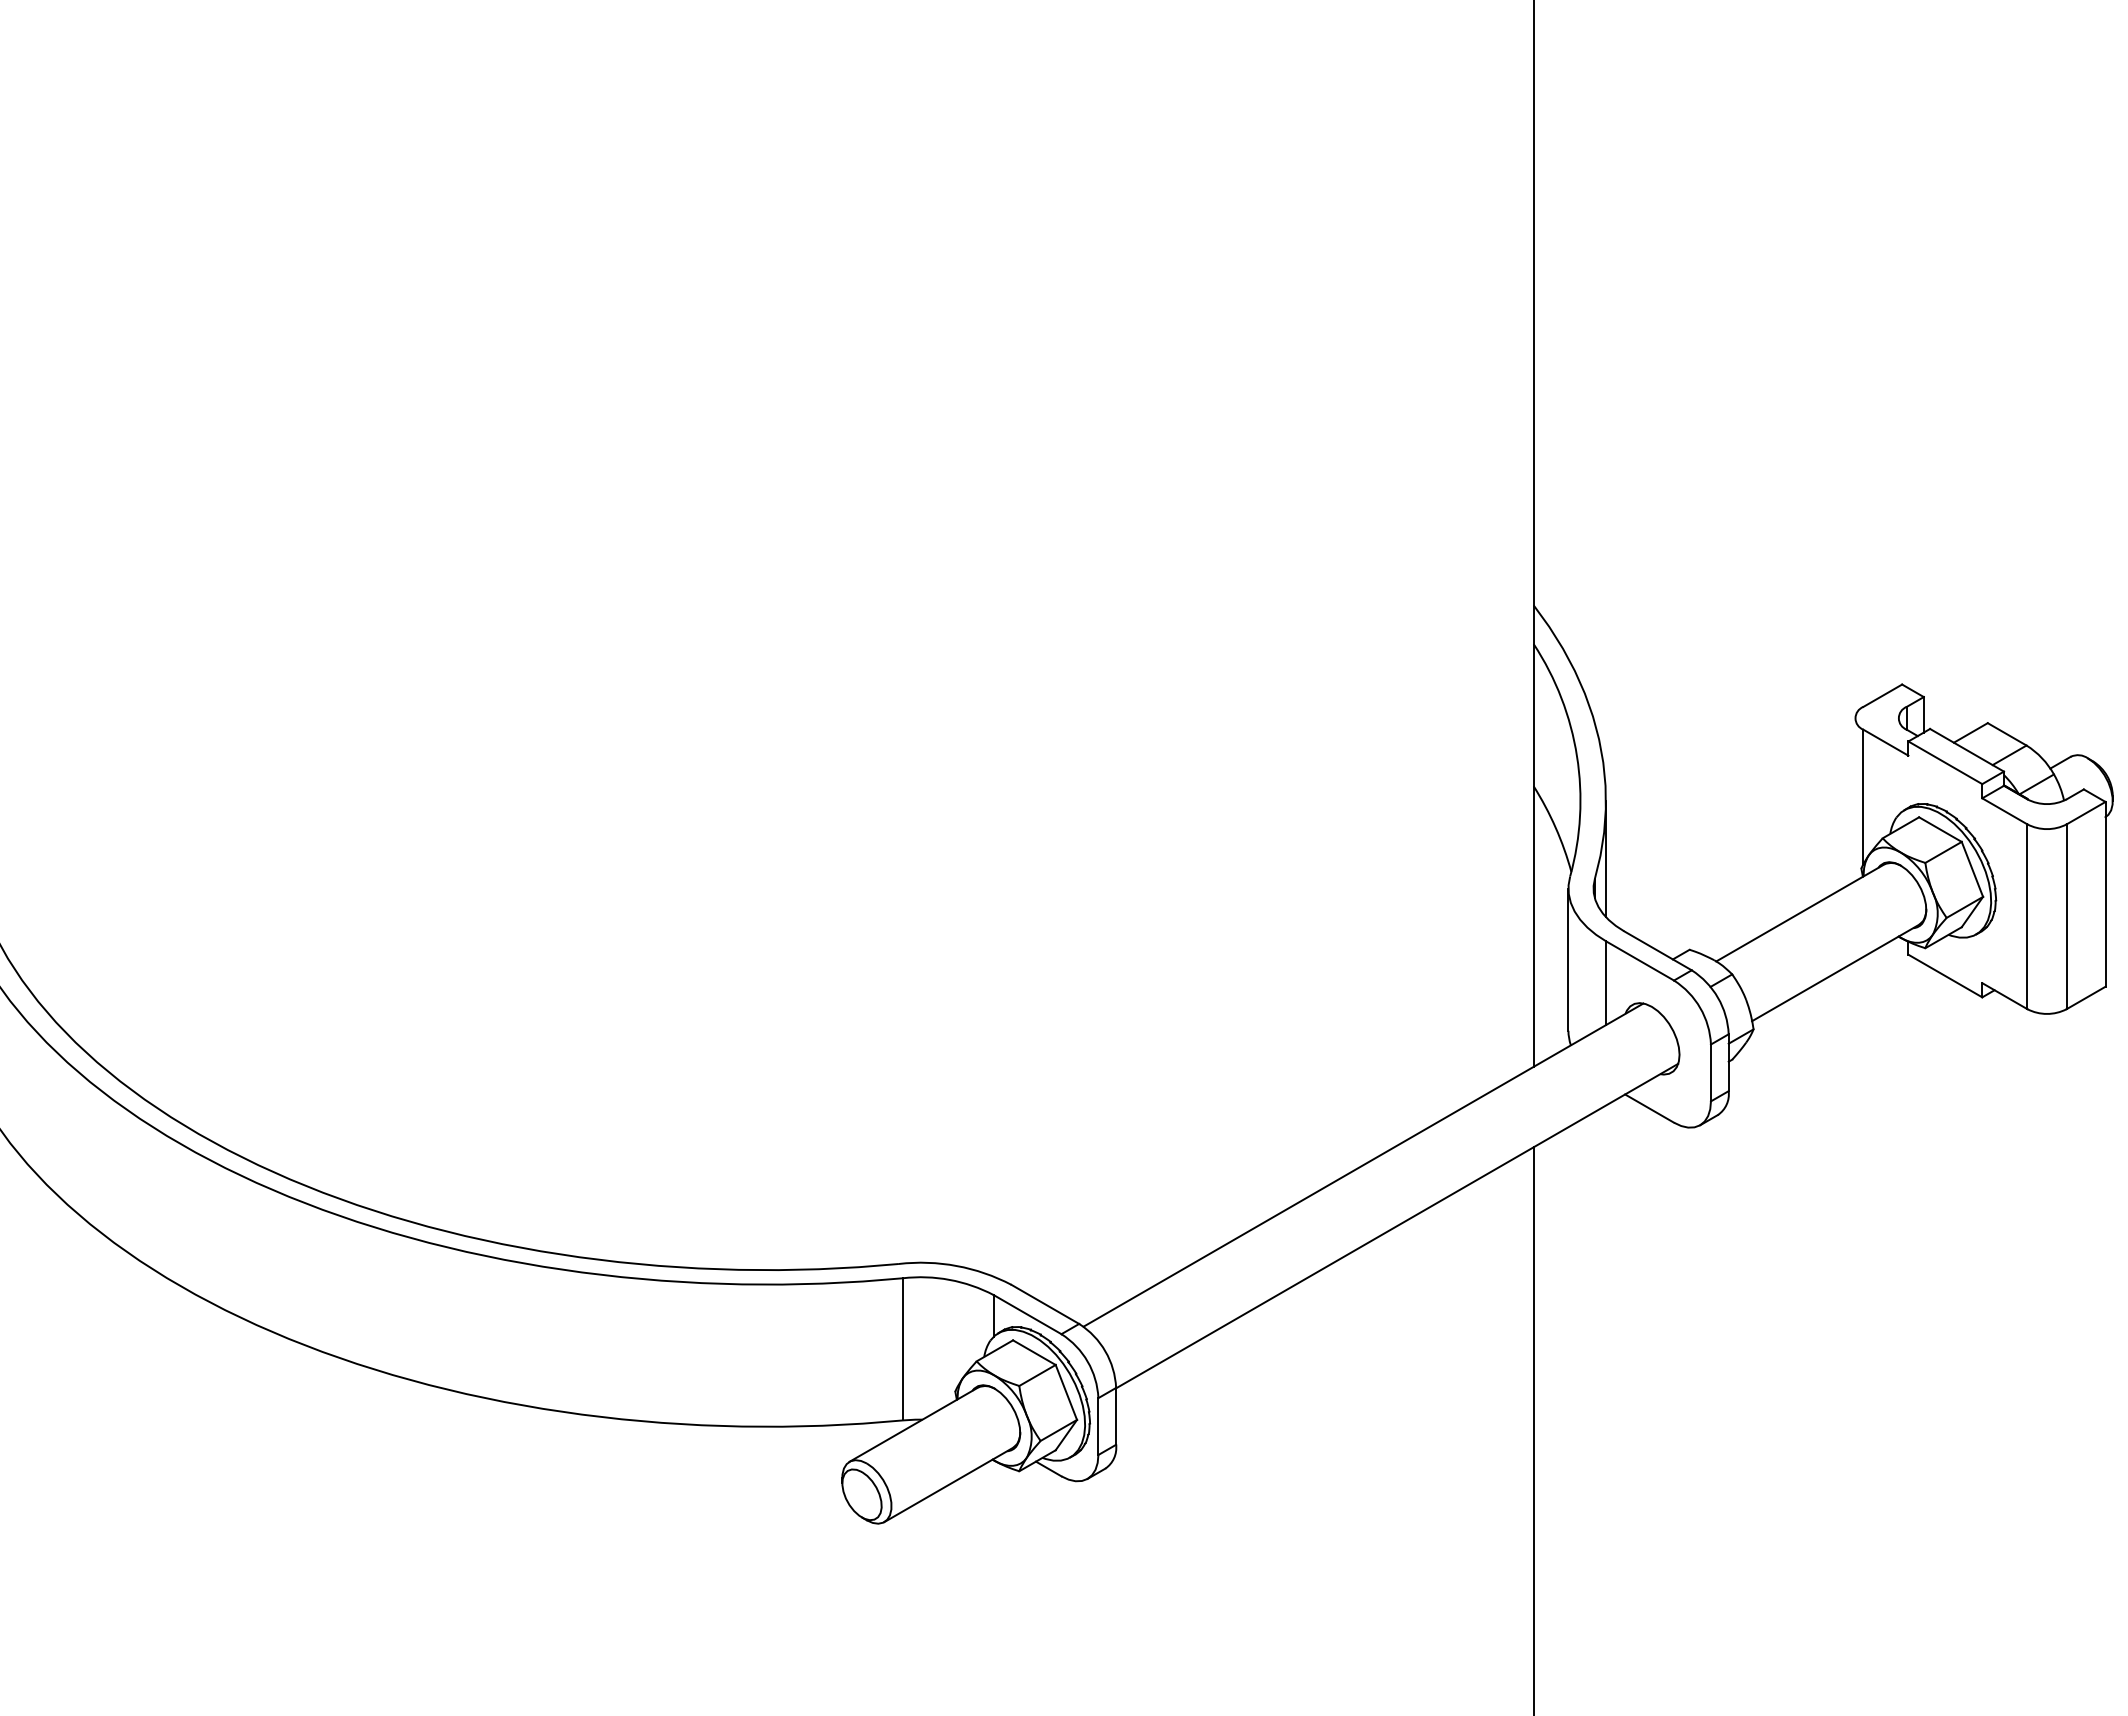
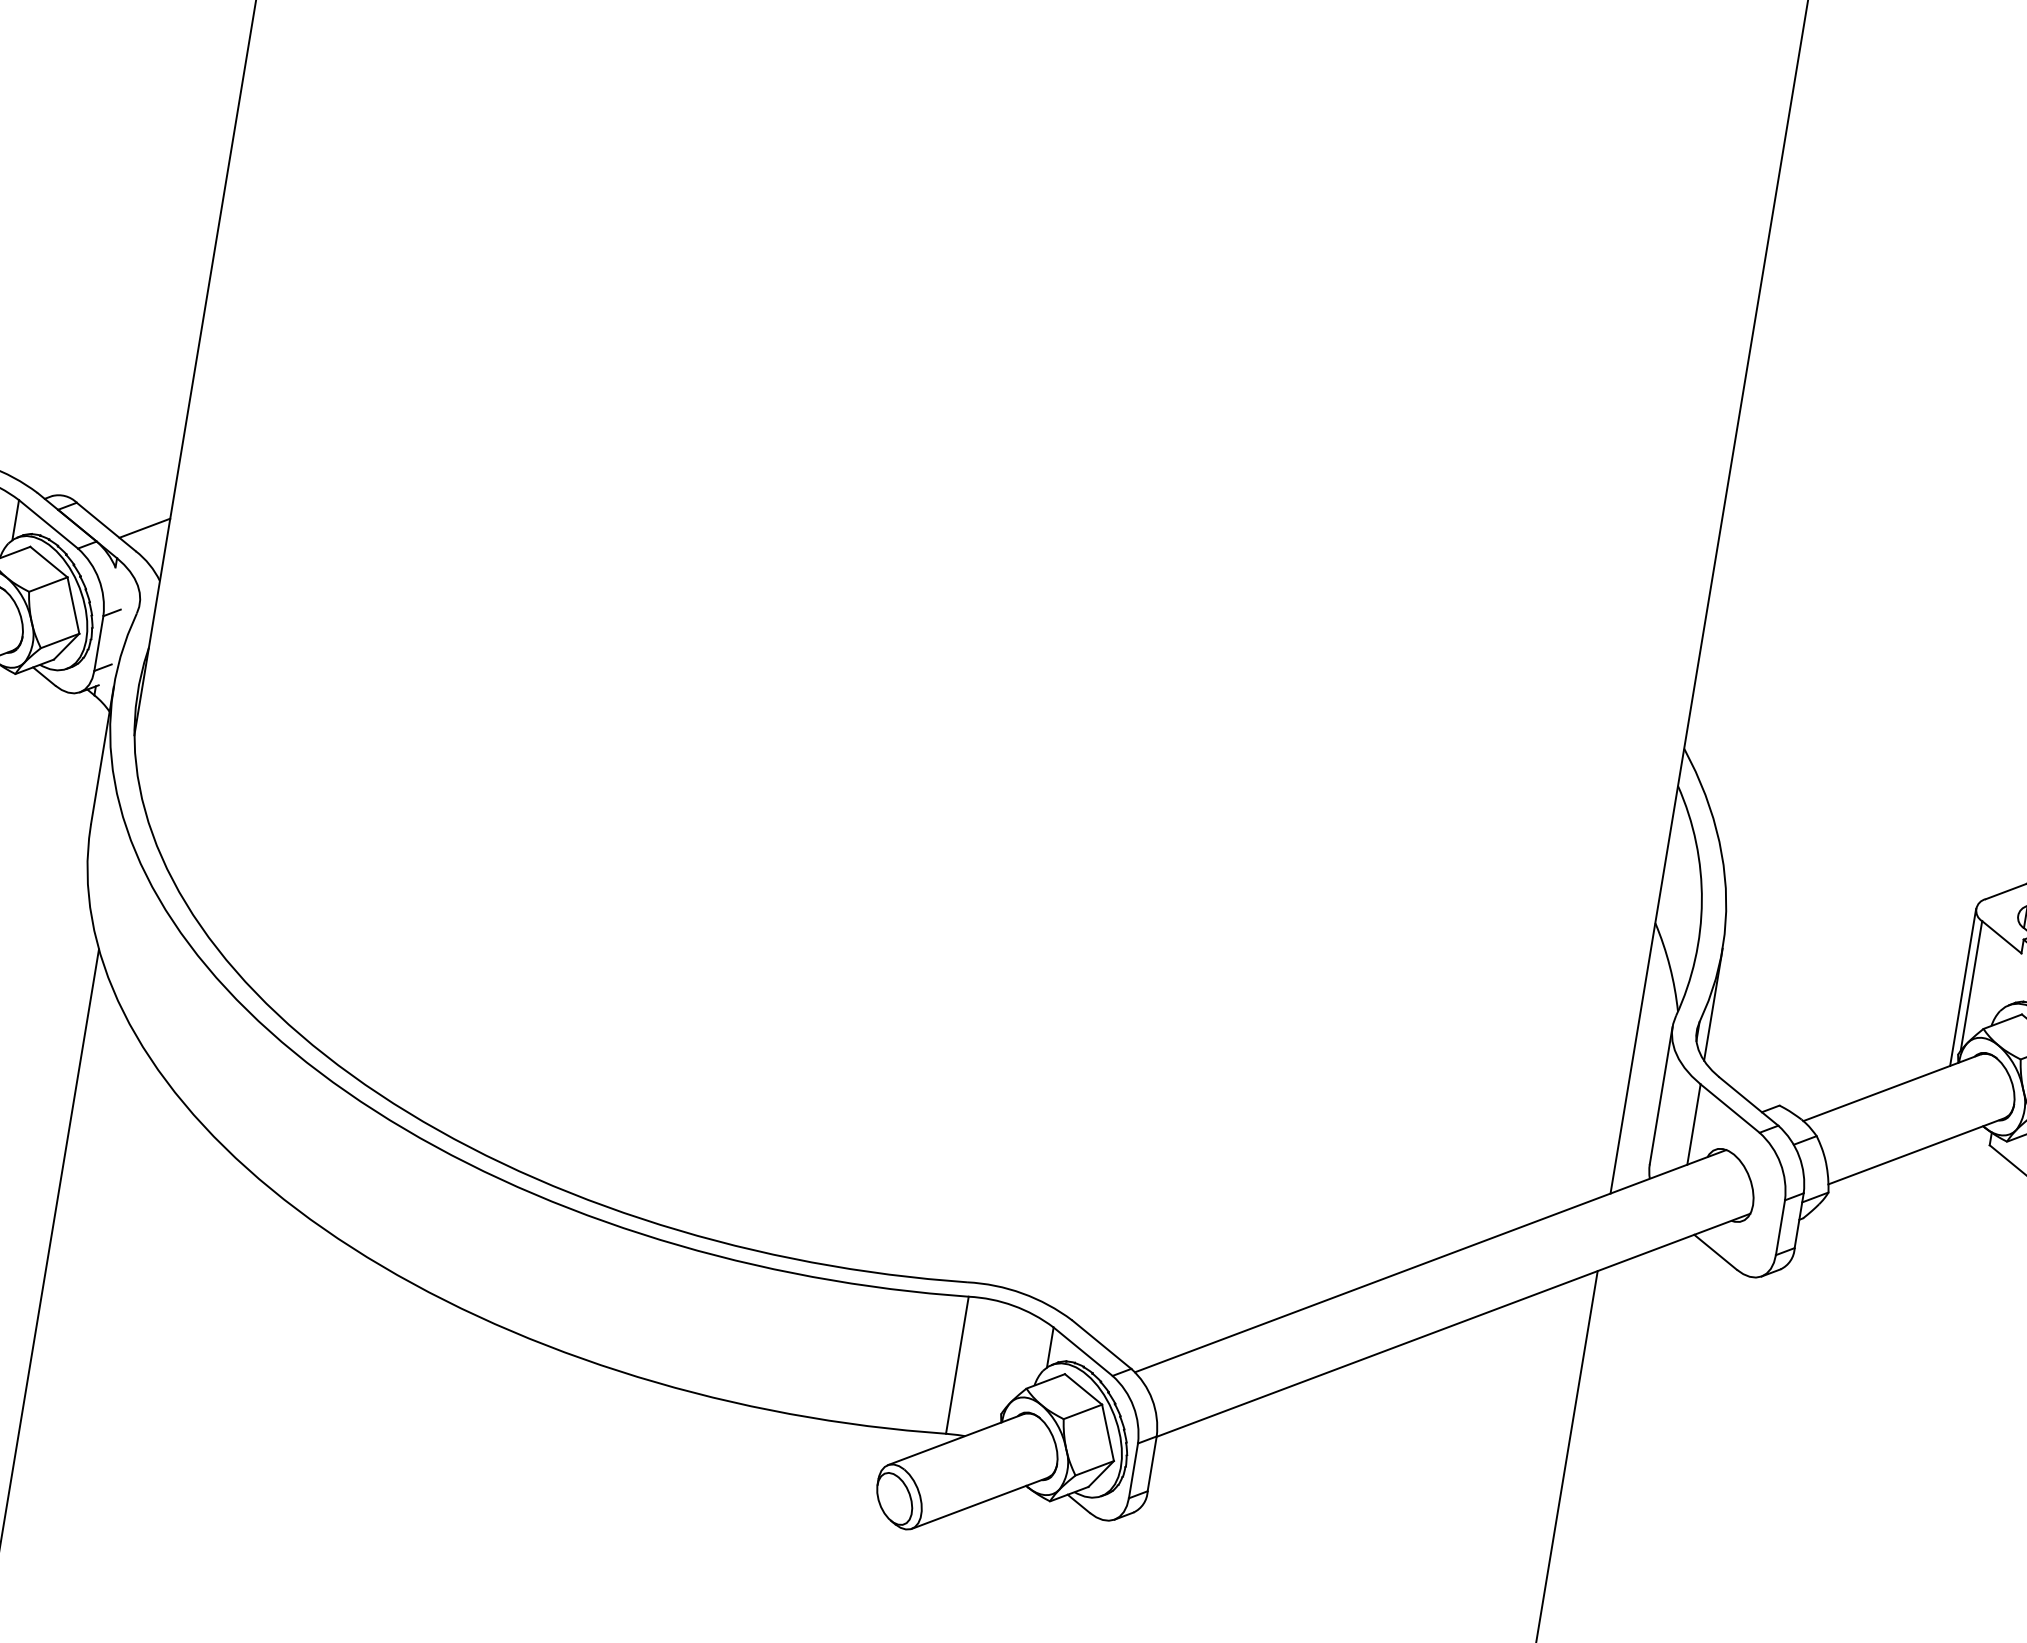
line: (1855, 799) -> (1963, 987), added

